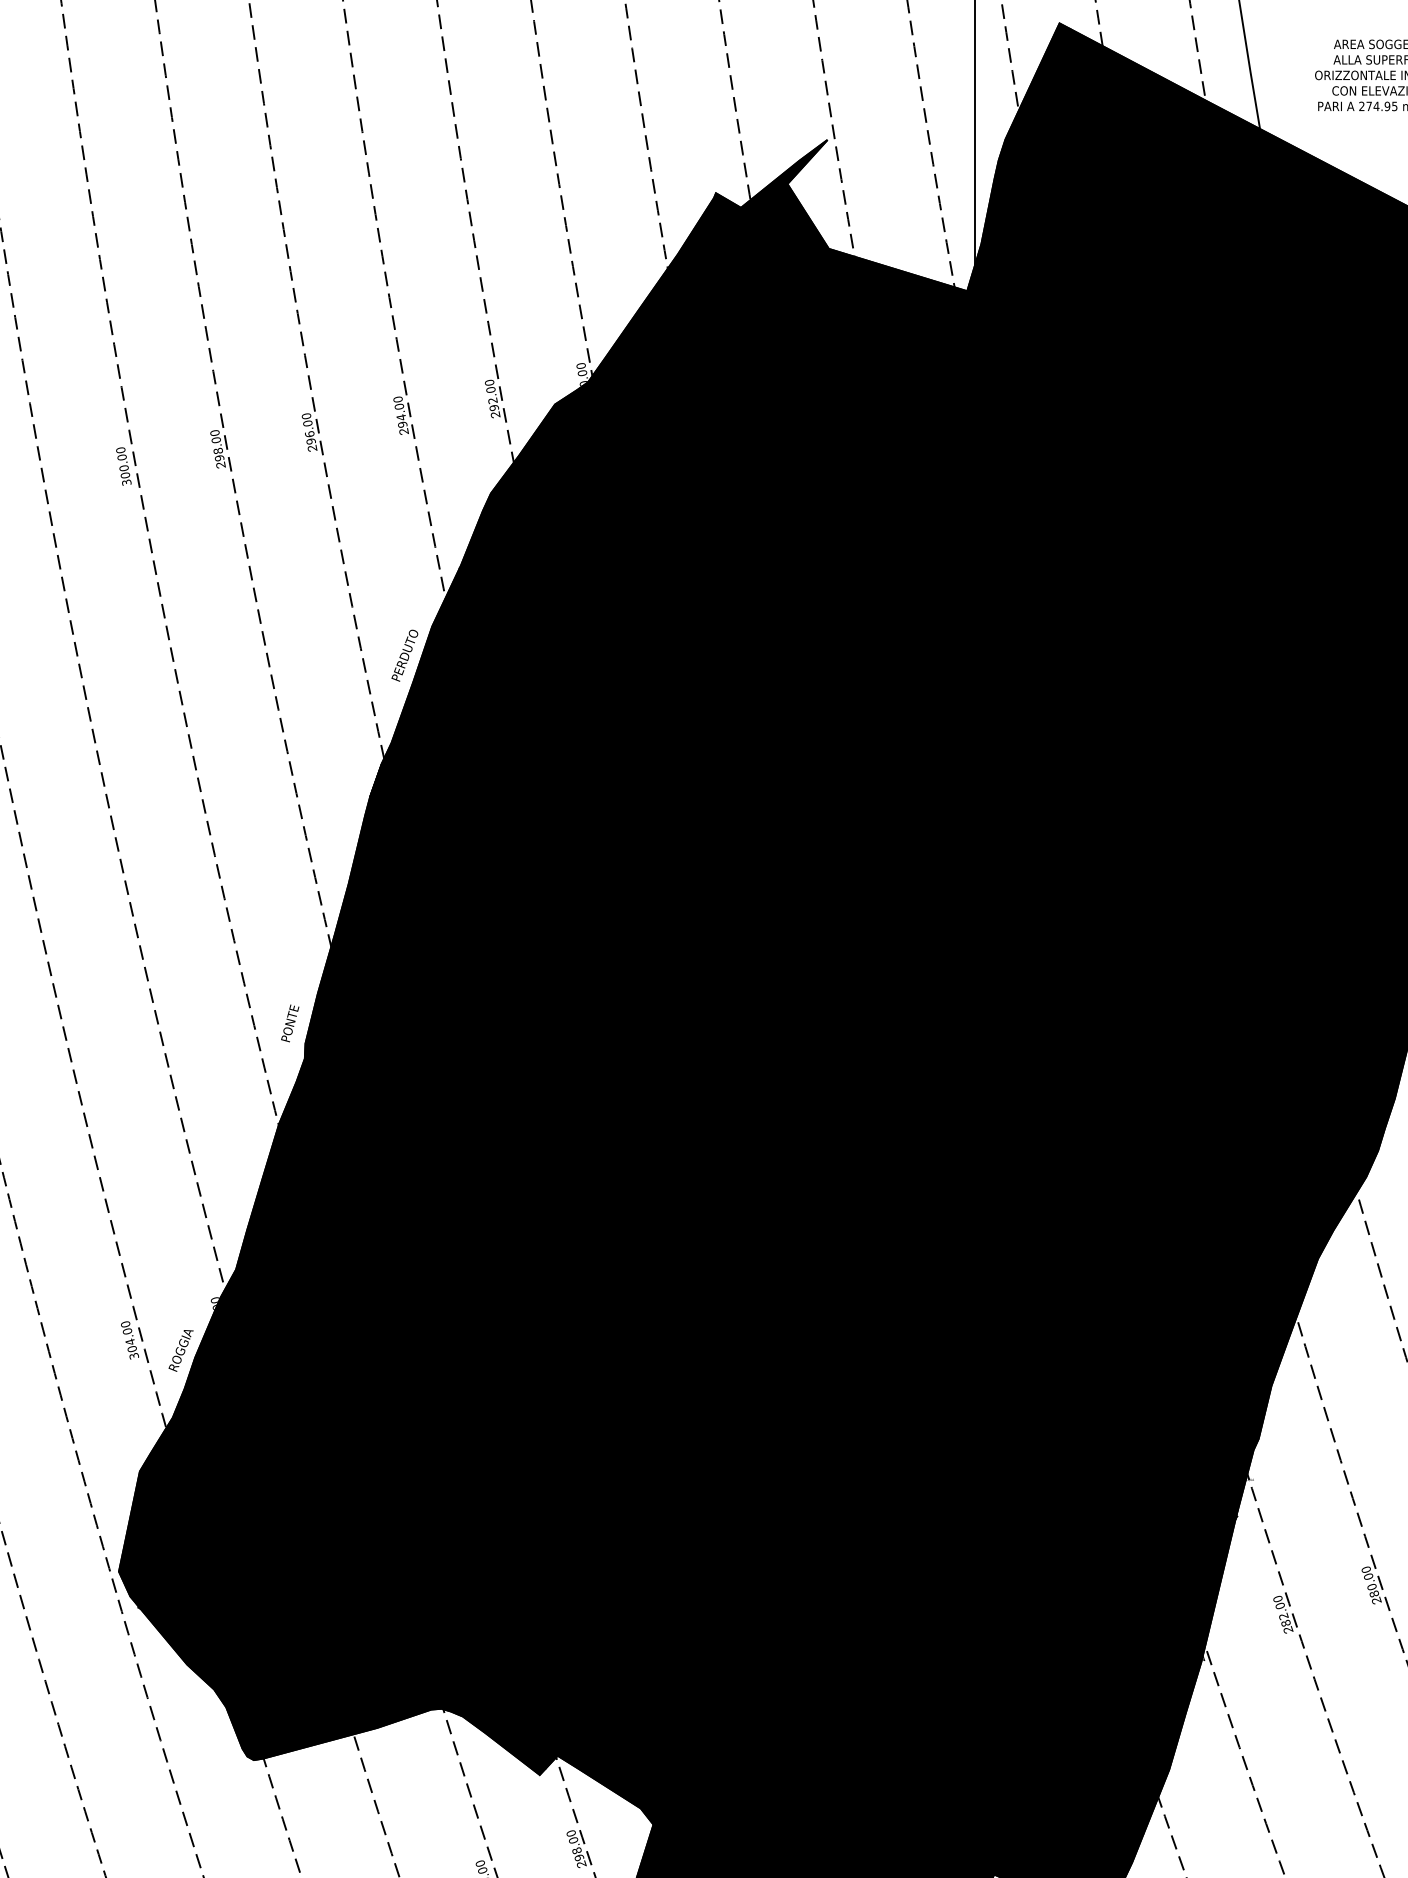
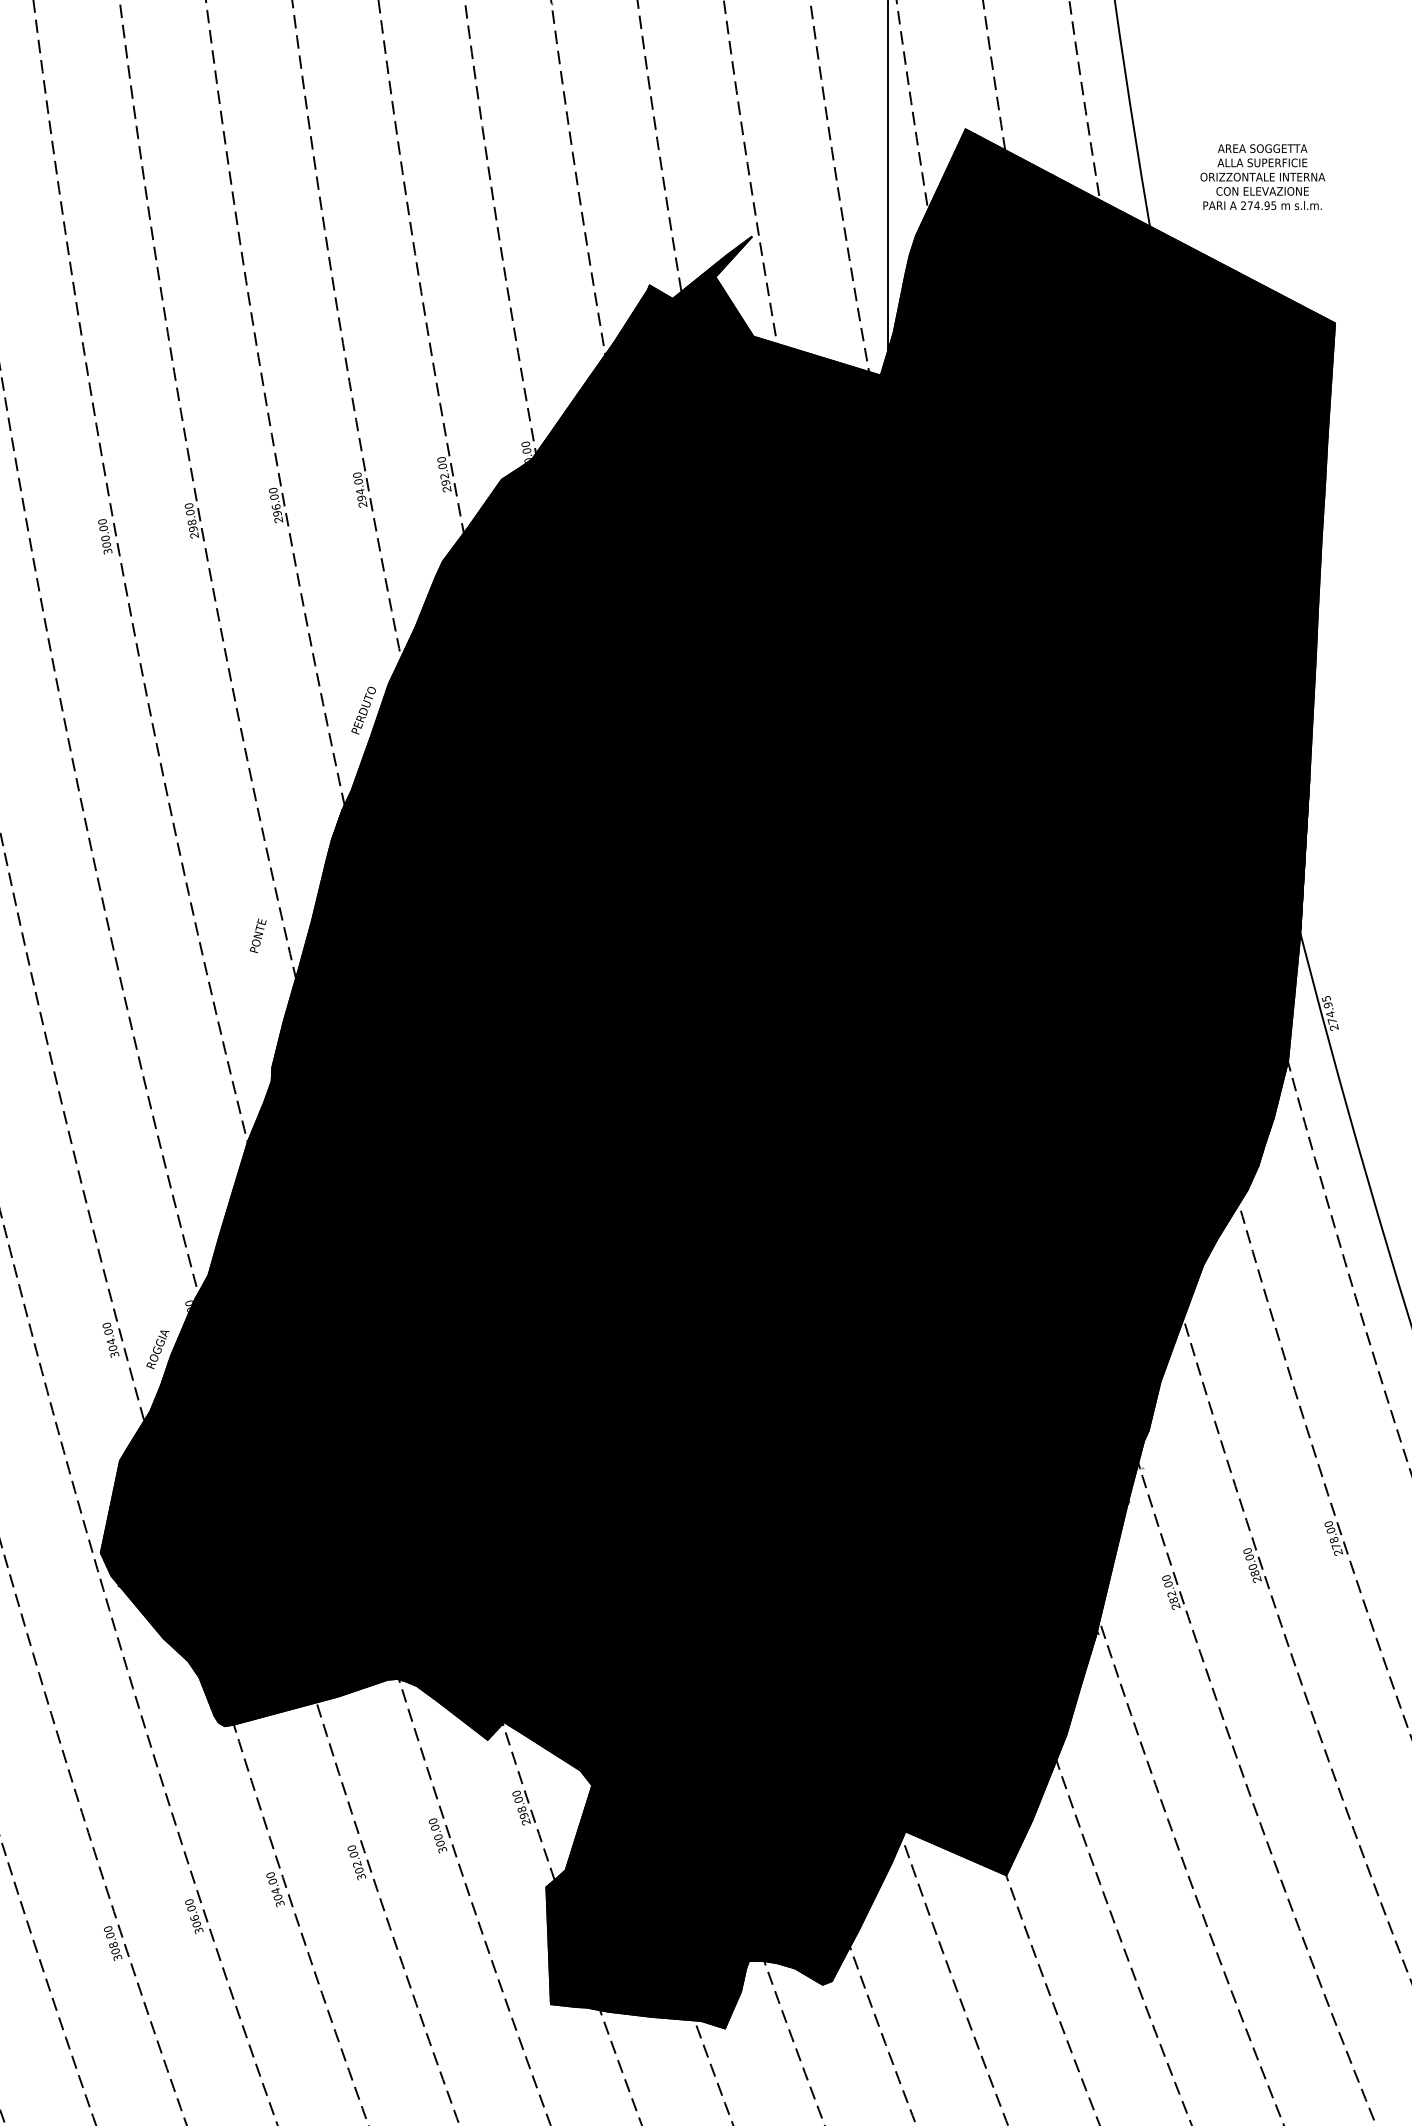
text: (289, 1023) -> (257, 935), moved

